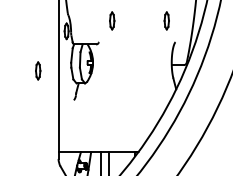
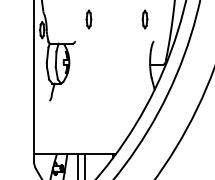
part: (38, 70) -> (13, 70), removed

